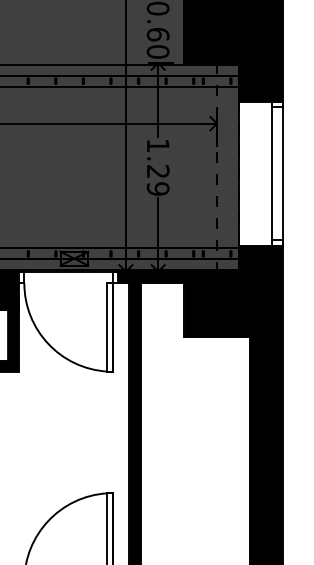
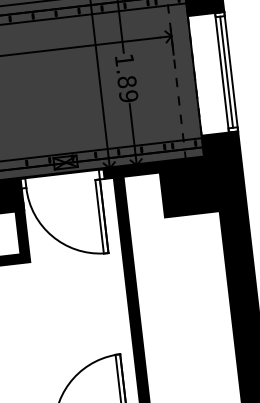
text: (157, 171) -> (126, 81), 1.29 -> 1.89
line: (277, 173) -> (226, 71), added

